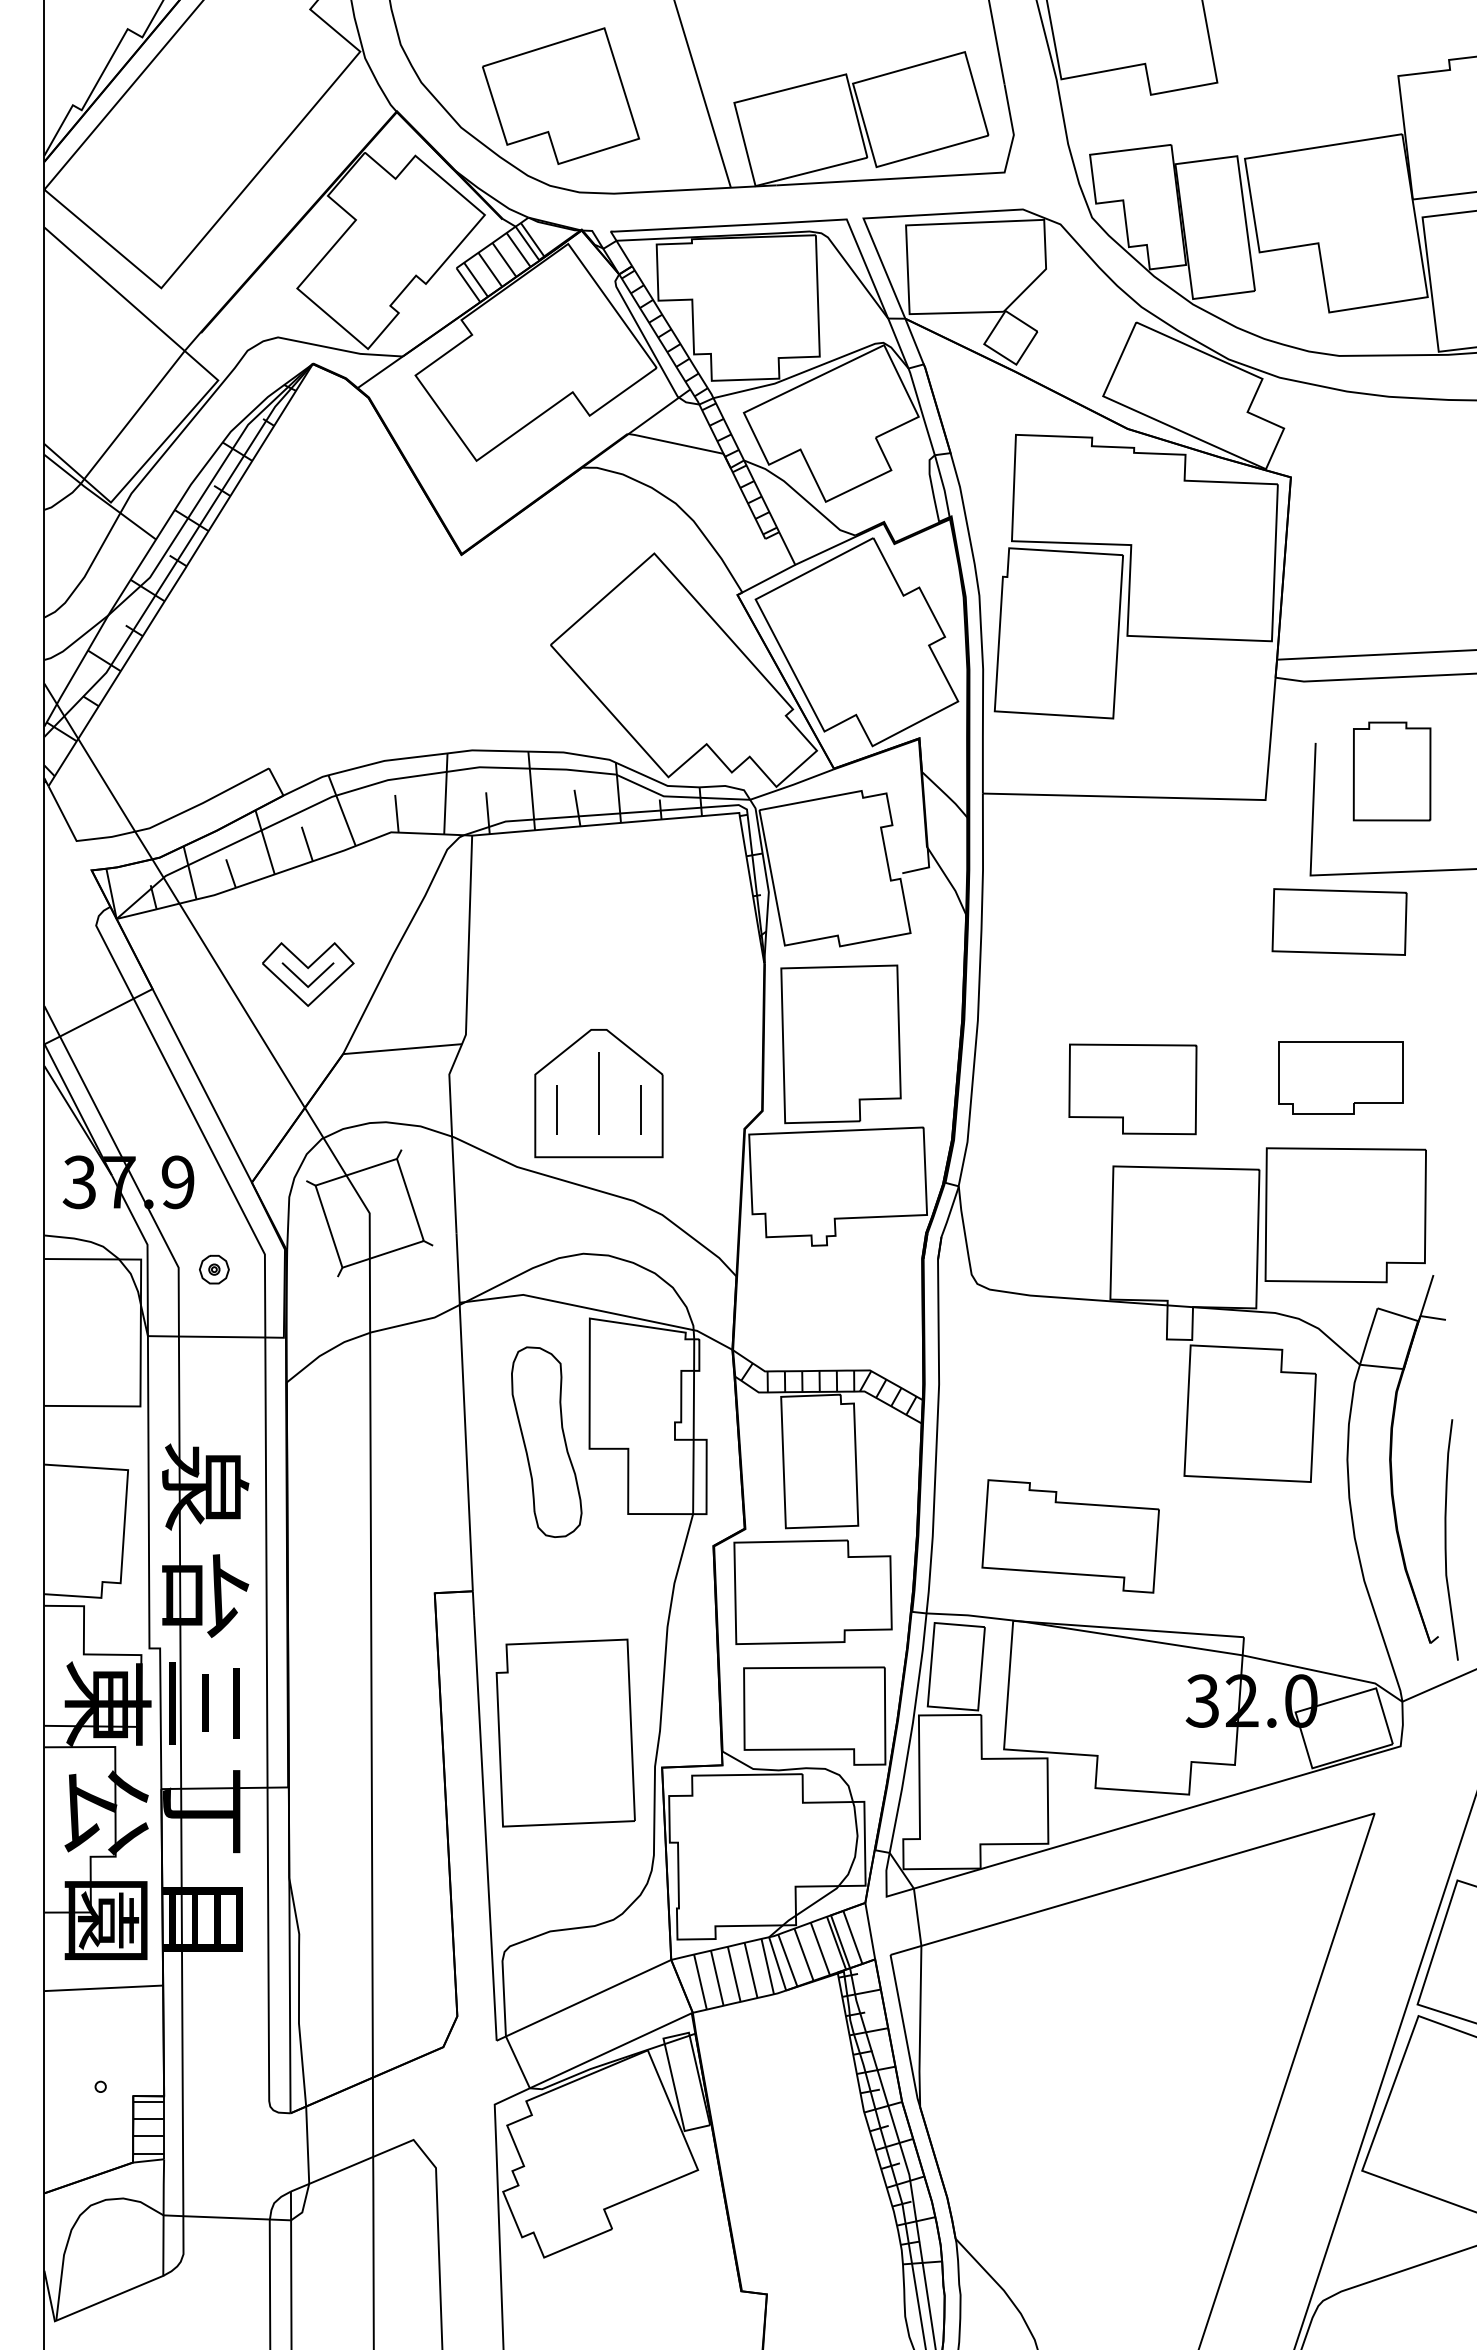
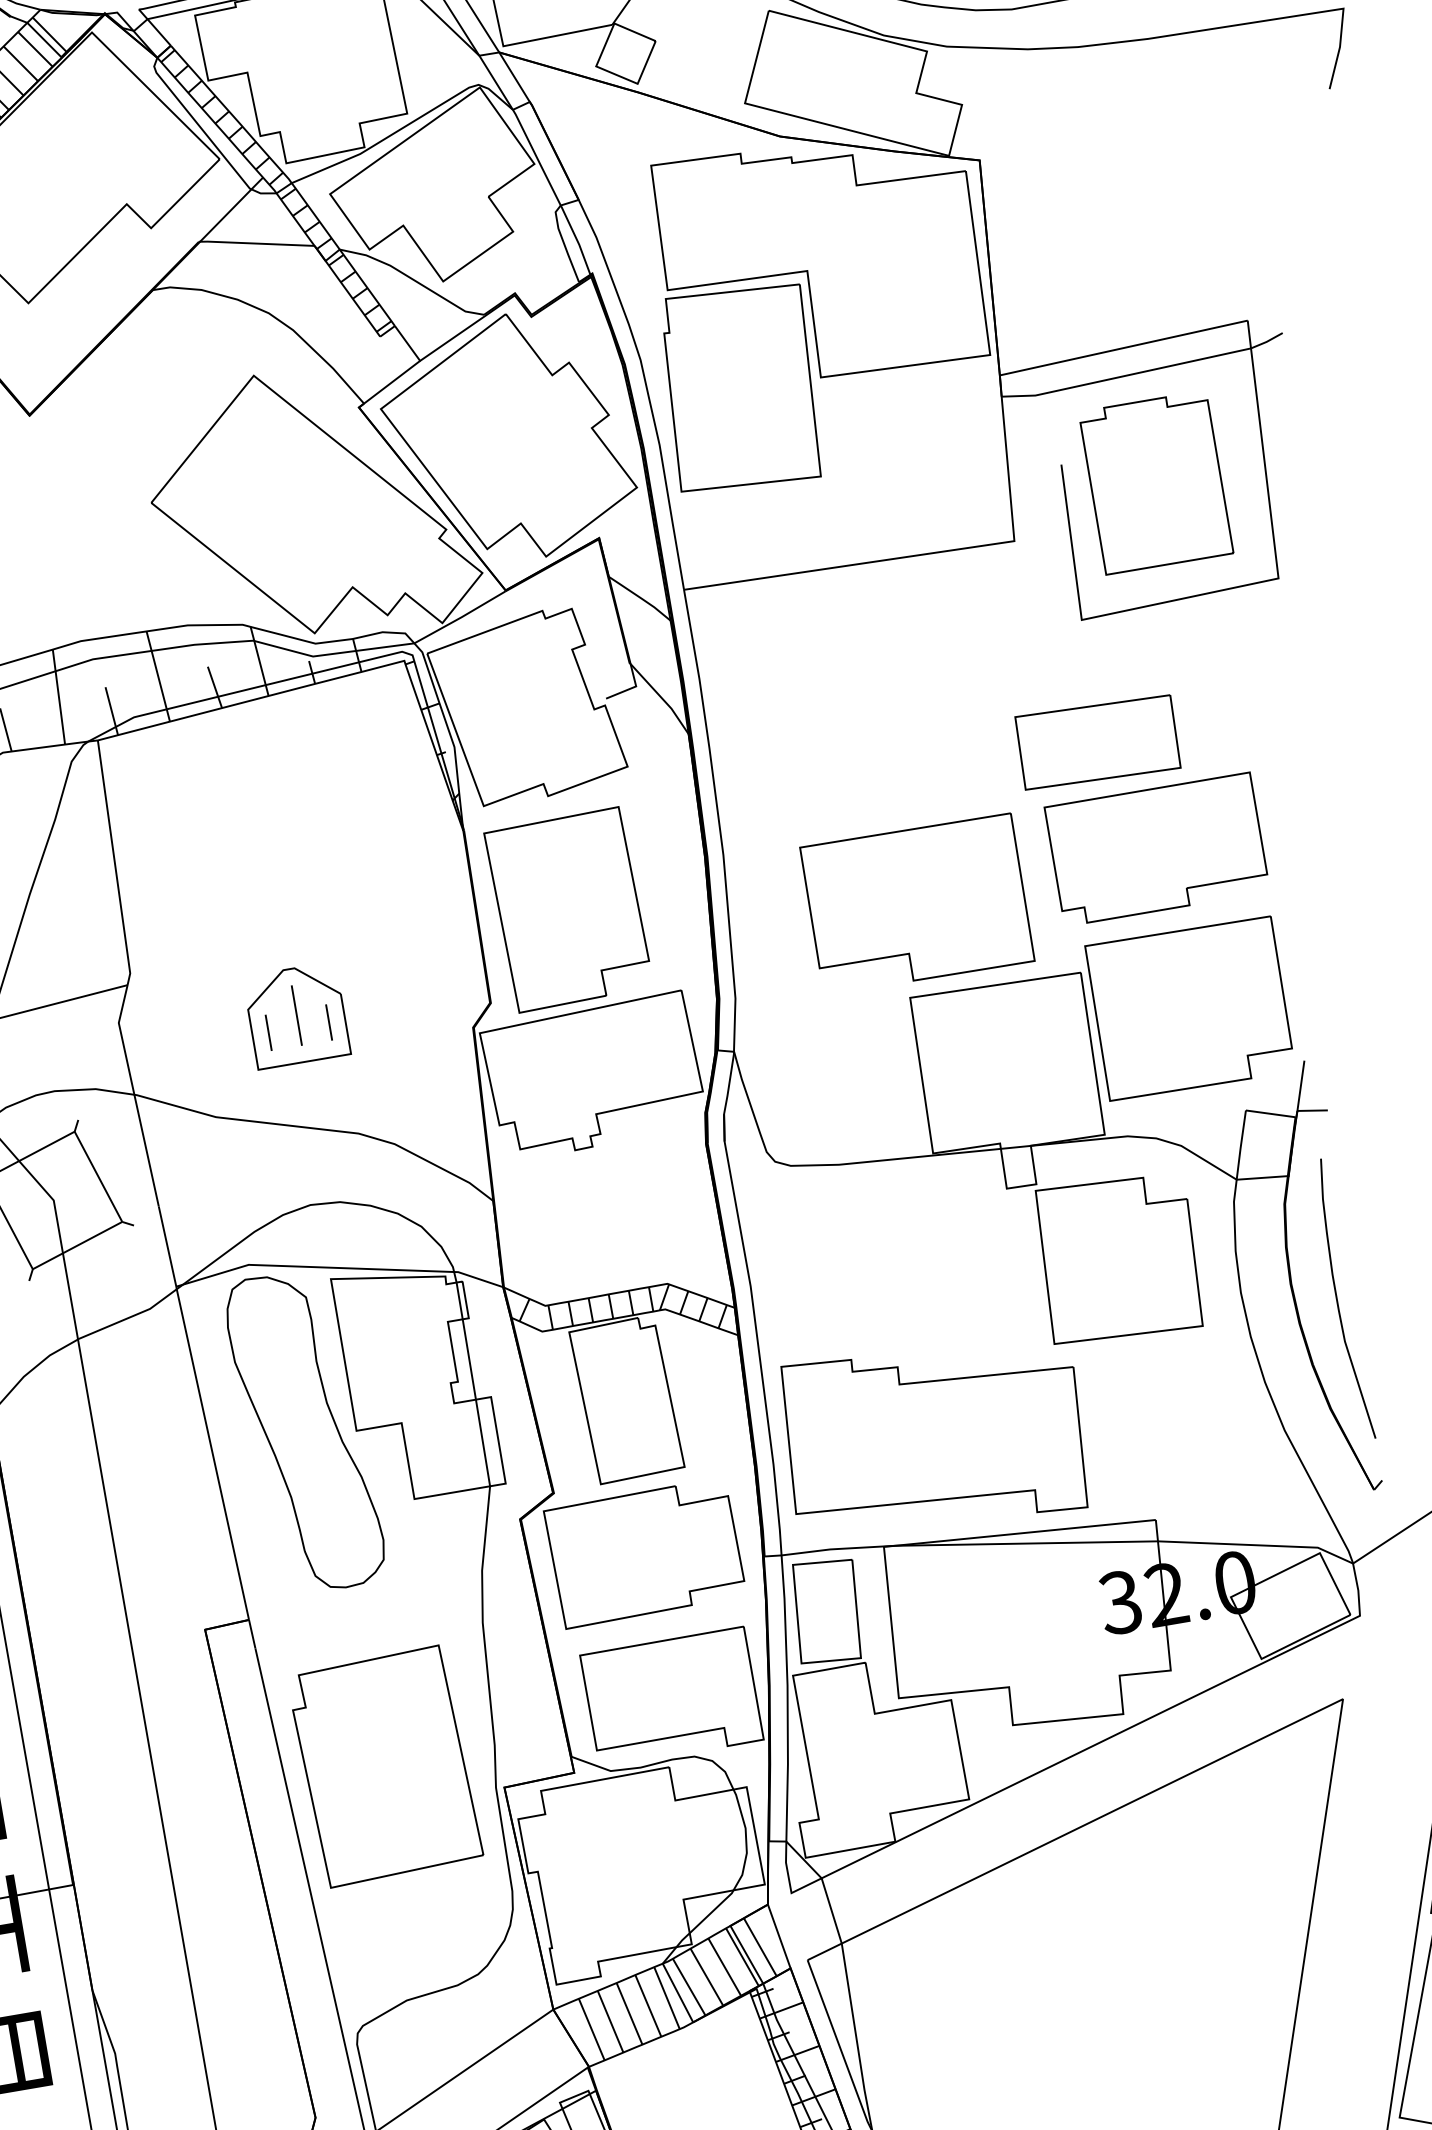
part: (1391, 771) -> (1155, 482), size x1.43
part: (1339, 921) -> (1097, 741), moved
part: (1340, 1077) -> (1156, 849), size x1.43
part: (1132, 1089) -> (917, 904), size x1.43
part: (598, 1093) -> (296, 1015), size x0.62
part: (546, 1441) -> (304, 1430), size x1.43
part: (1070, 1536) -> (933, 1437), size x1.43
curve: (1446, 1539) -> (1338, 1299), moved

